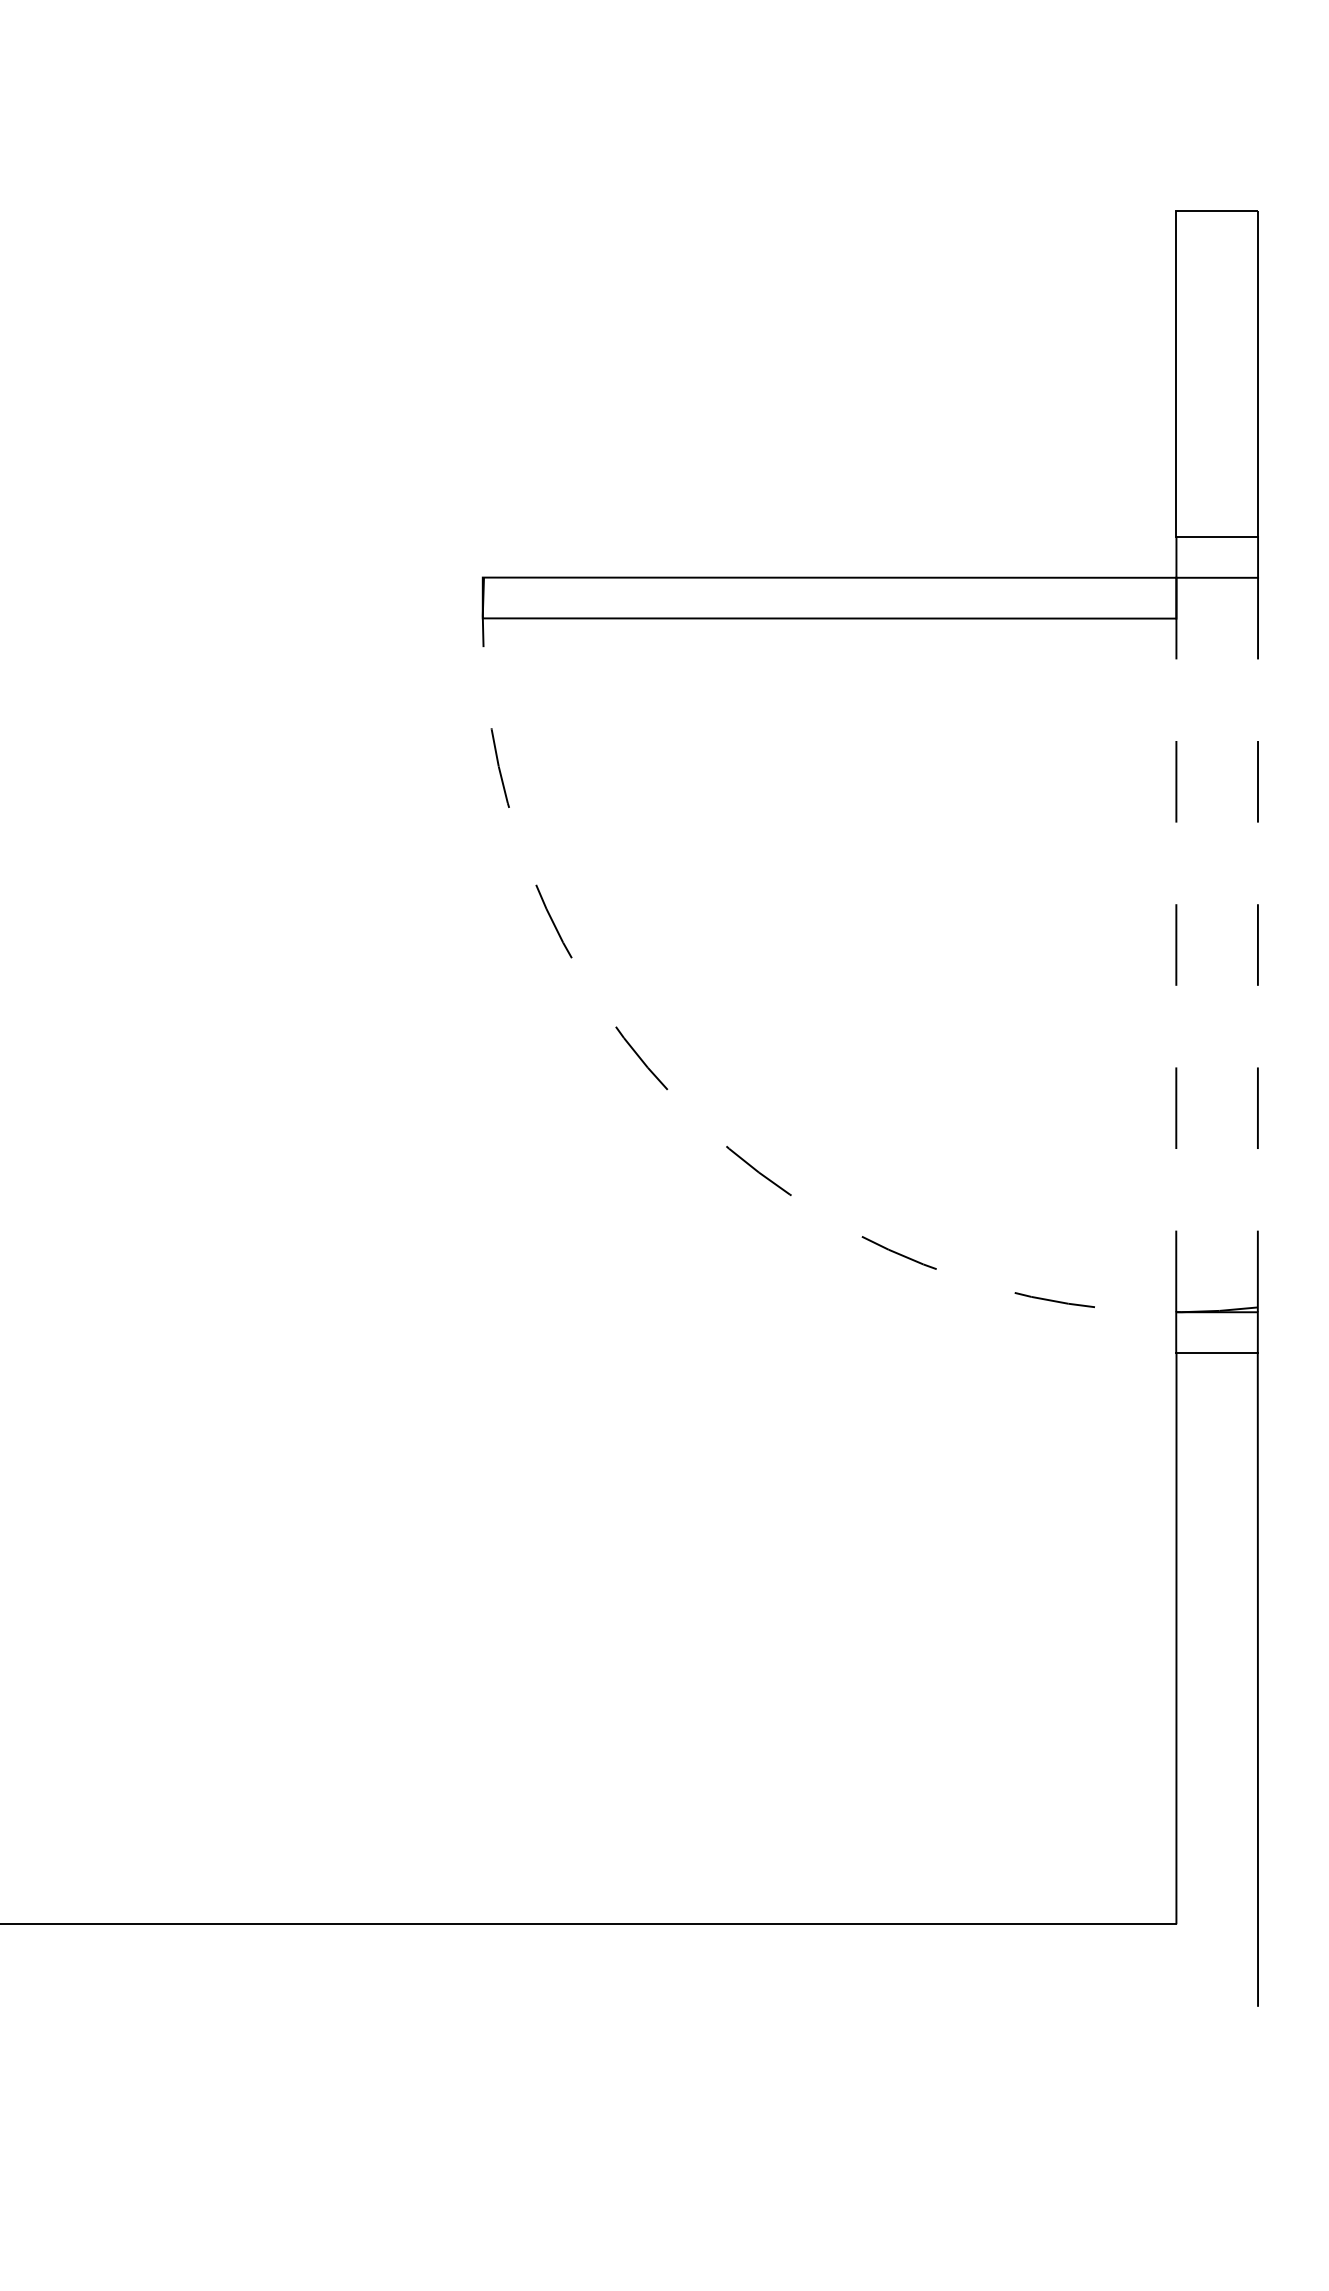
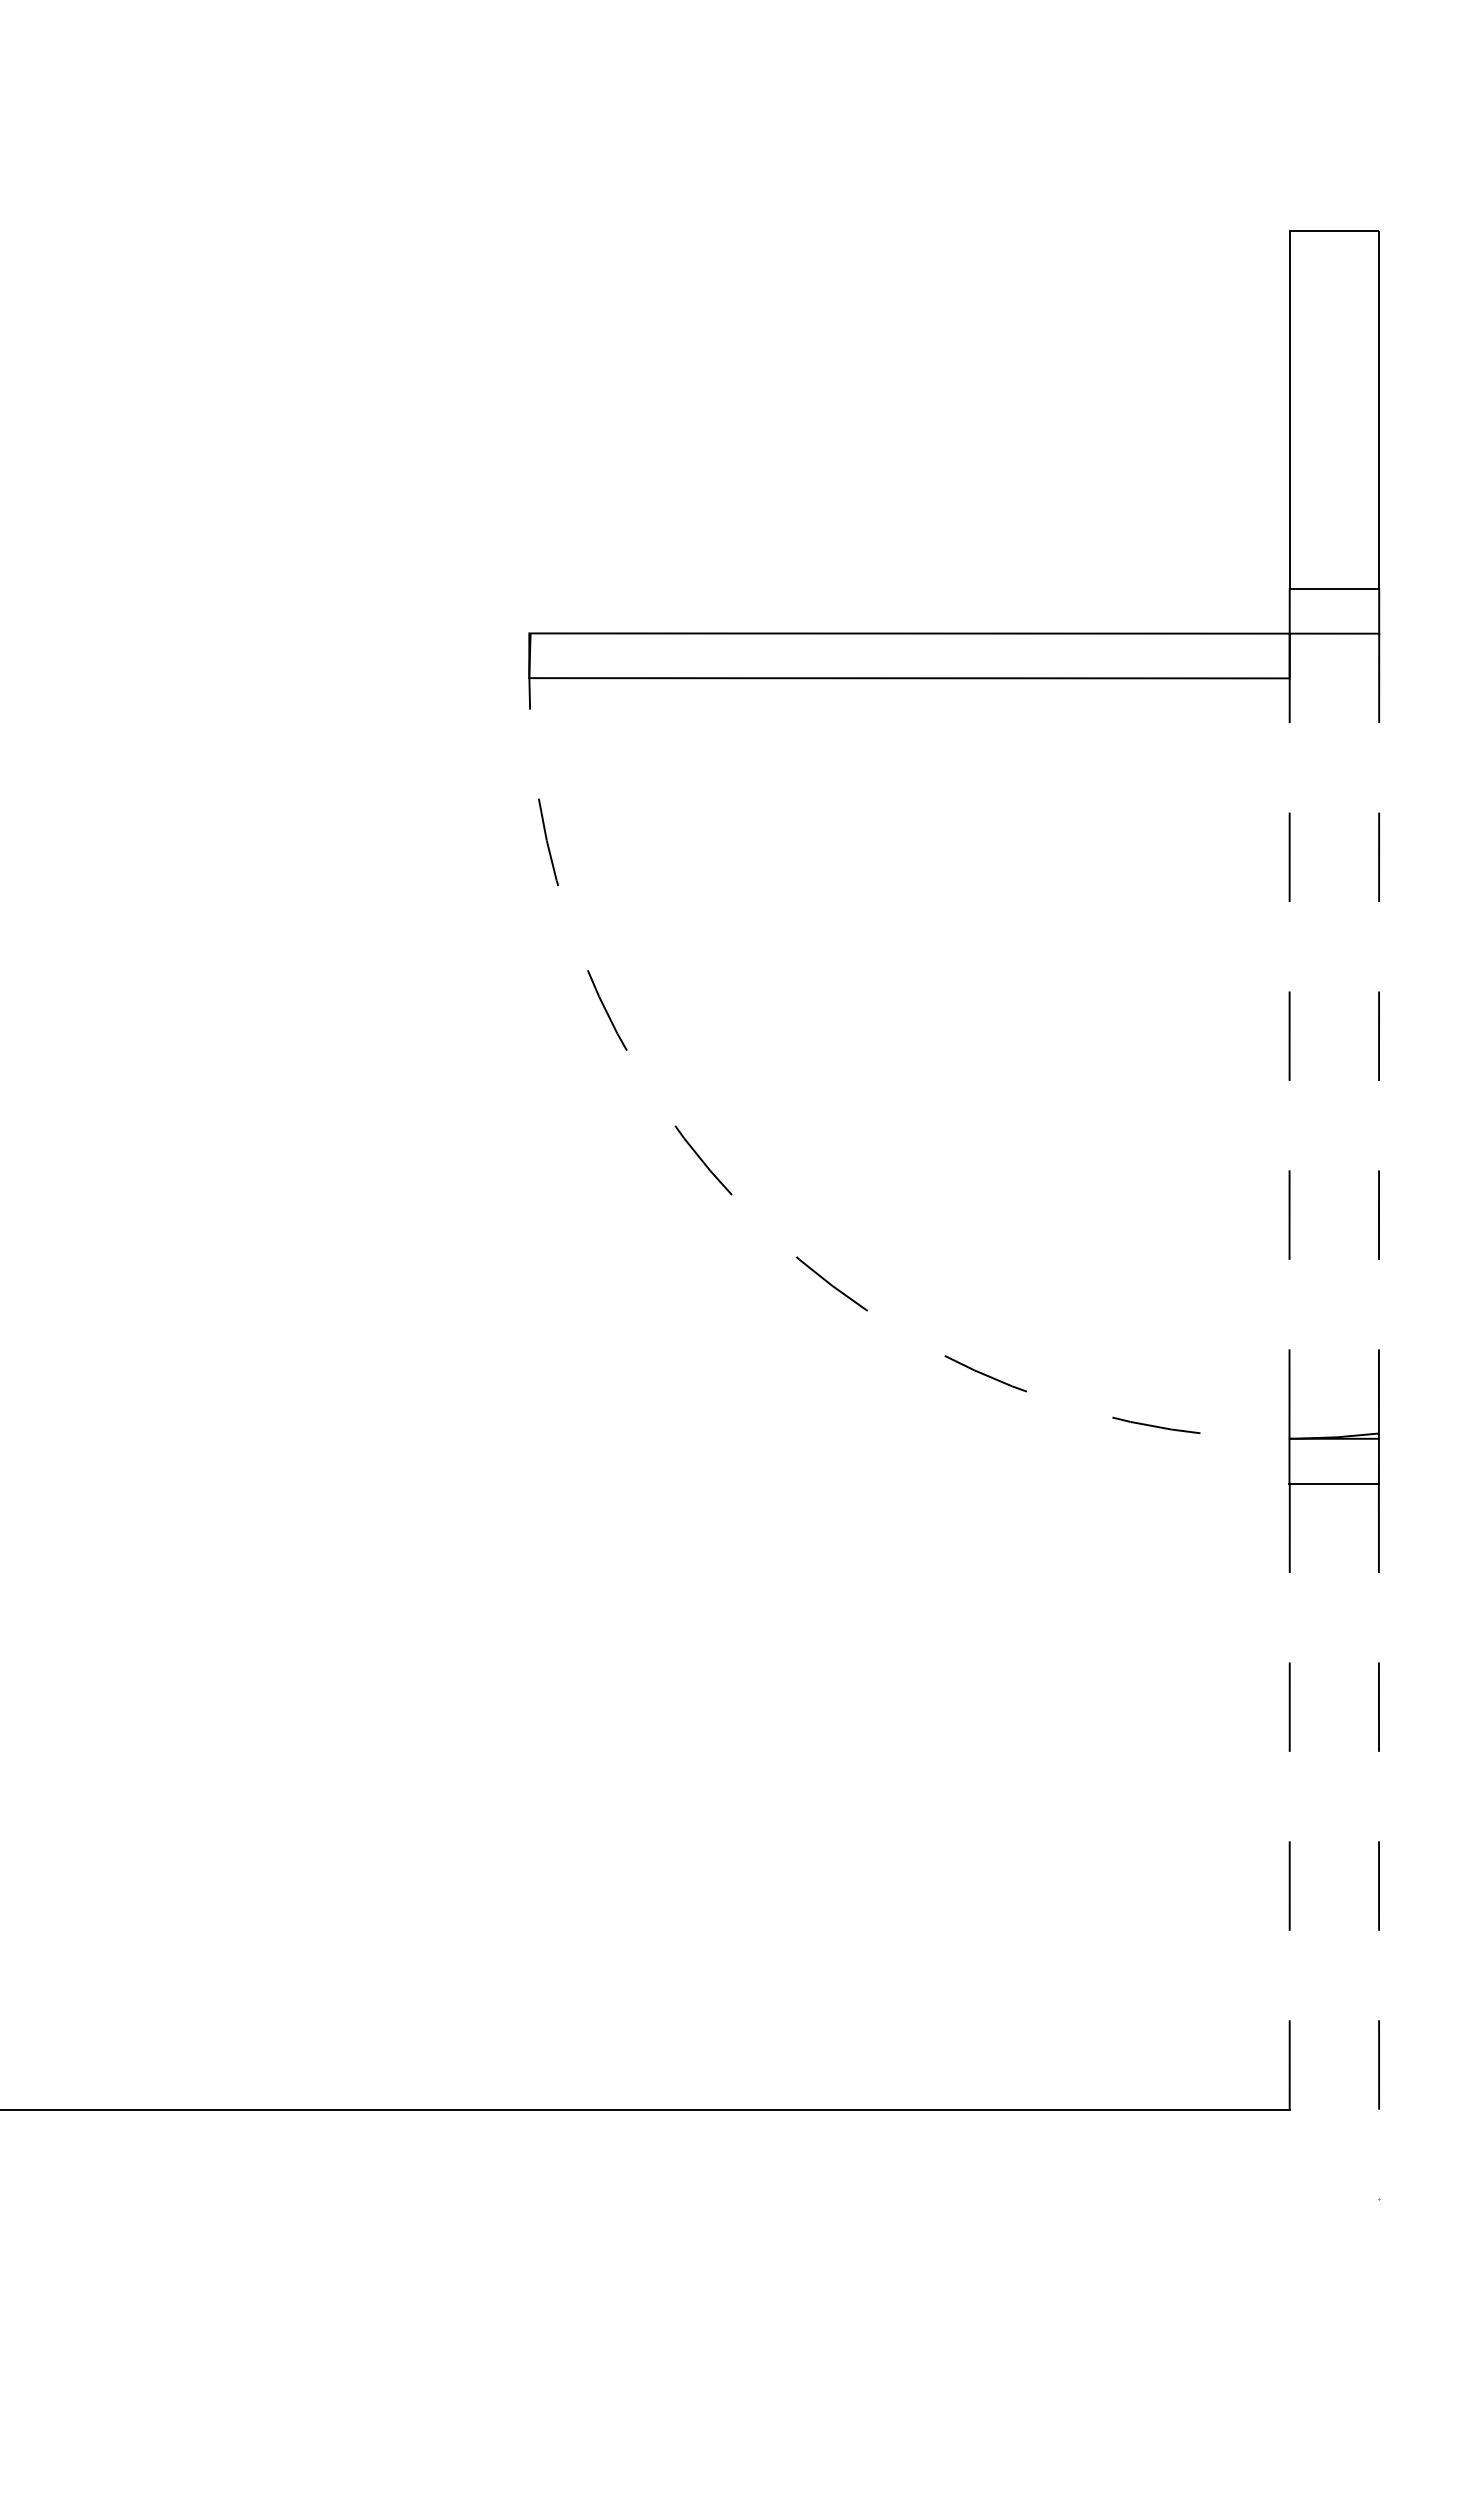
line: (1176, 1638) -> (1289, 1796), solid -> dashed
line: (1258, 1679) -> (1379, 1841), solid -> dashed

